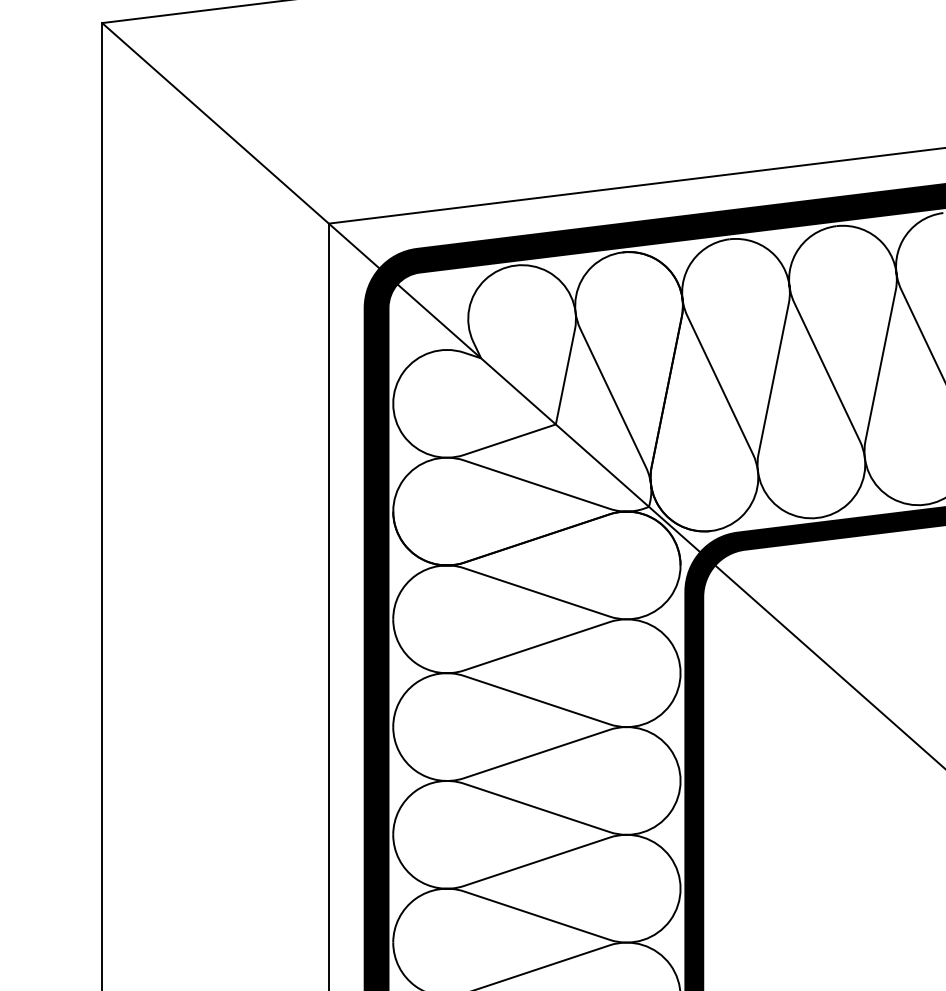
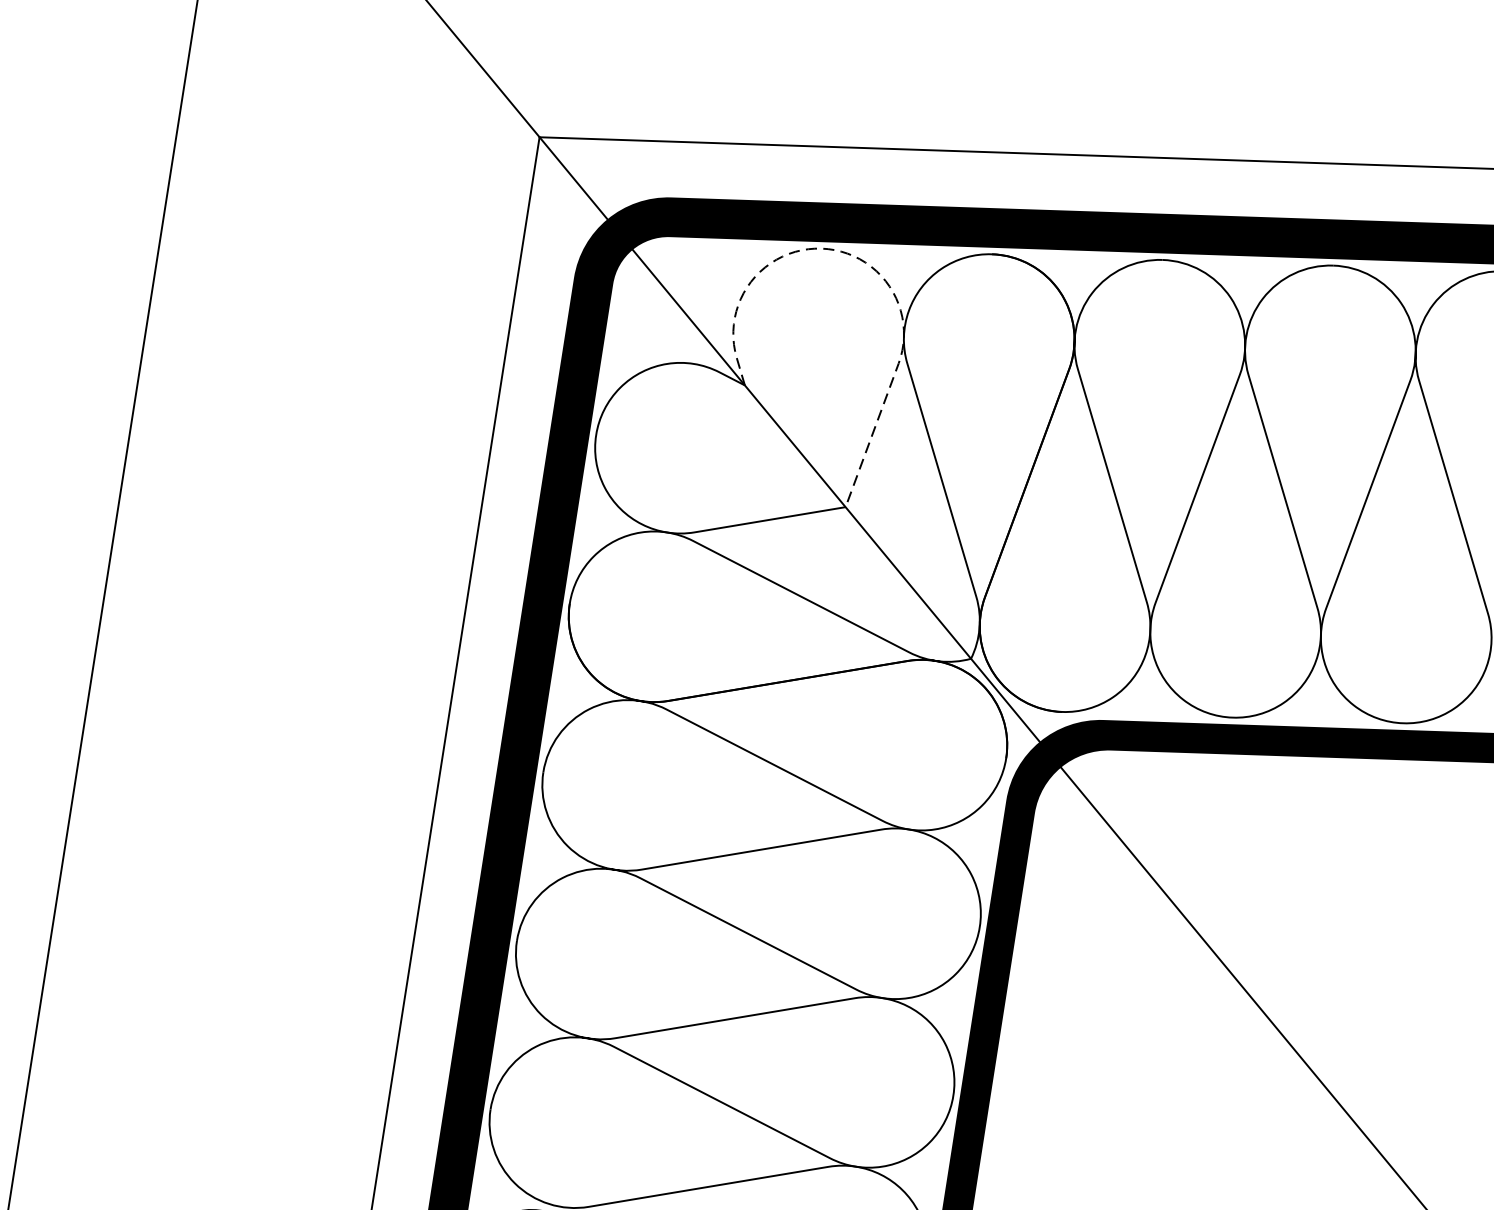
line: (548, 271) -> (871, 265), solid -> dashed

